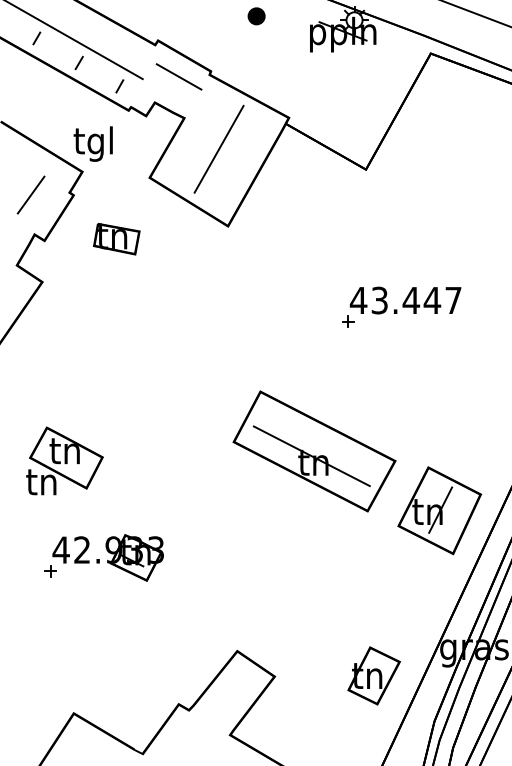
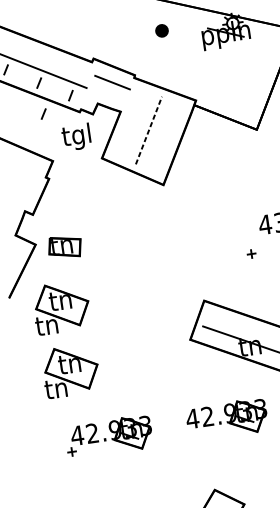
line: (78, 105) -> (43, 113), added
text: (92, 143) -> (75, 136), moved
line: (219, 149) -> (149, 130), solid -> dashed
line: (30, 194) -> (17, 182), removed
part: (116, 239) -> (64, 247), moved
part: (348, 321) -> (251, 253), moved
part: (64, 372) -> (61, 307), added
part: (267, 557) -> (226, 419), added

